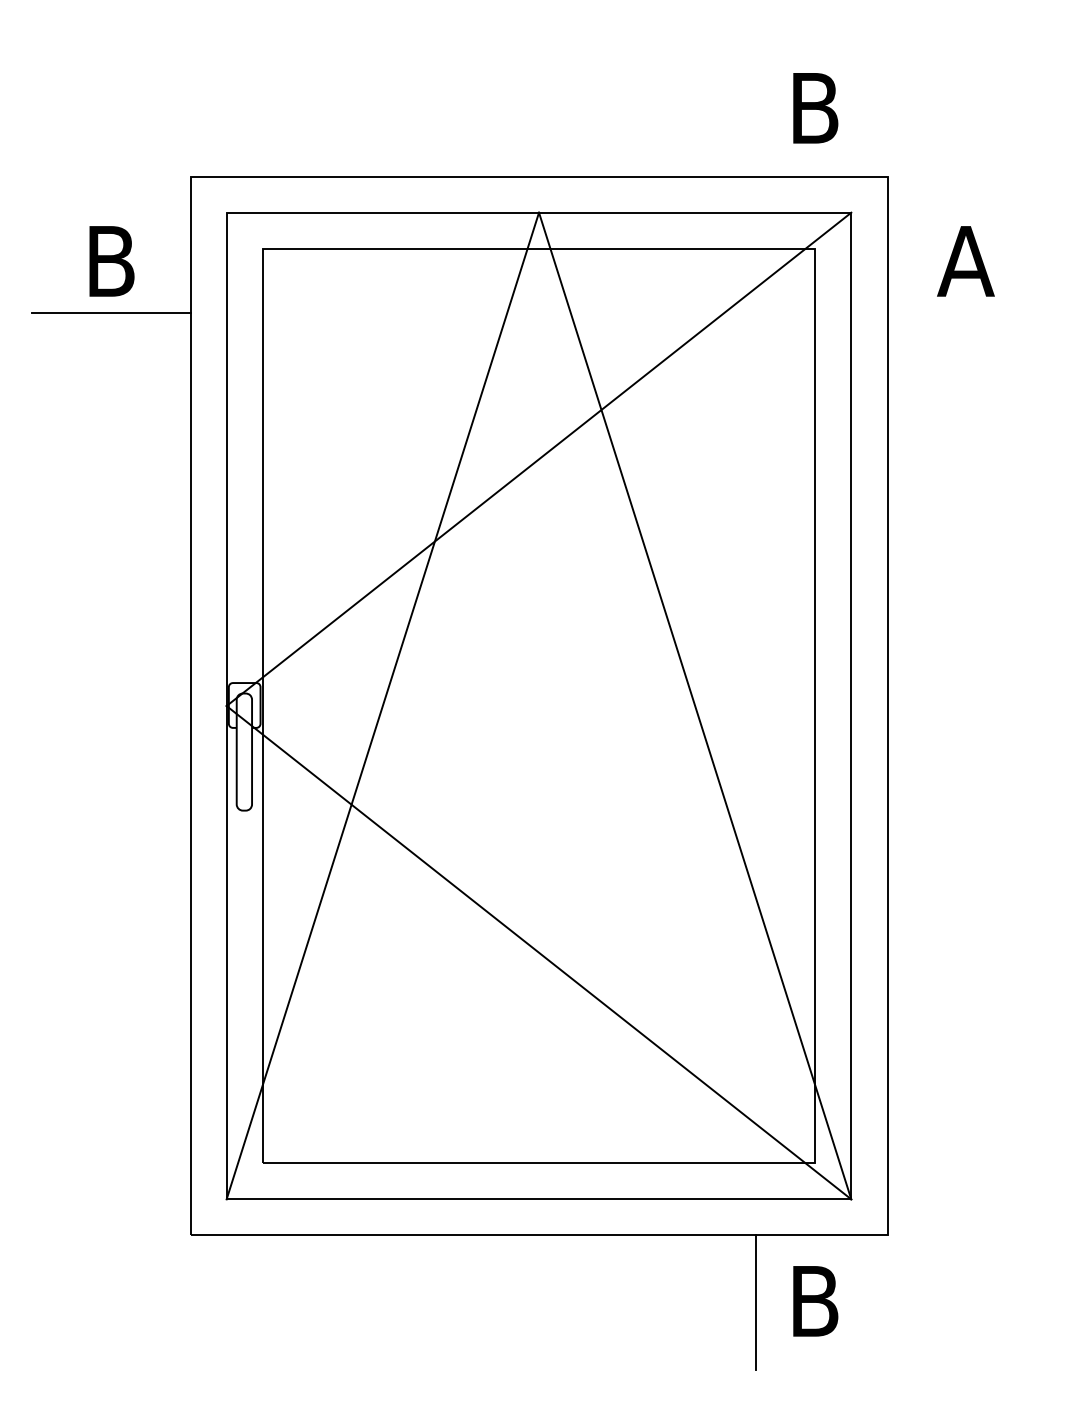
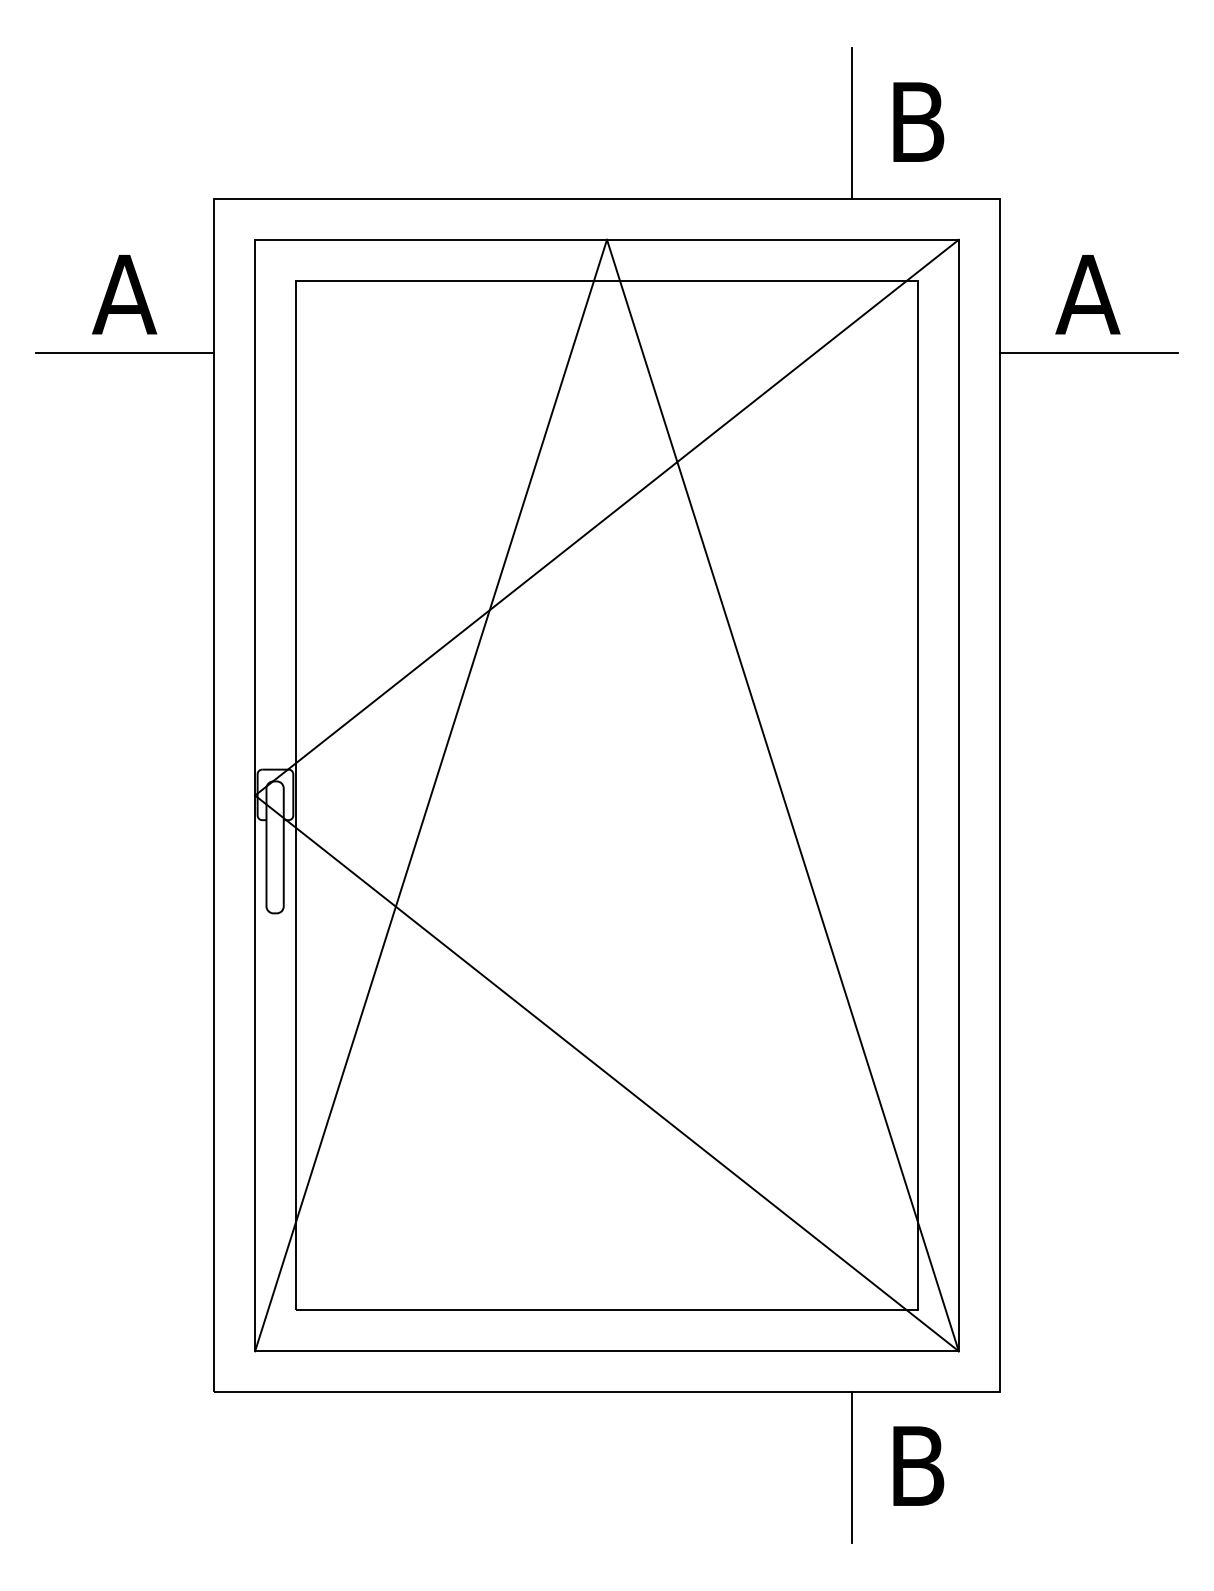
line: (756, 109) -> (852, 123), added
text: (110, 261) -> (124, 294), B -> A
line: (966, 313) -> (1088, 353), added

